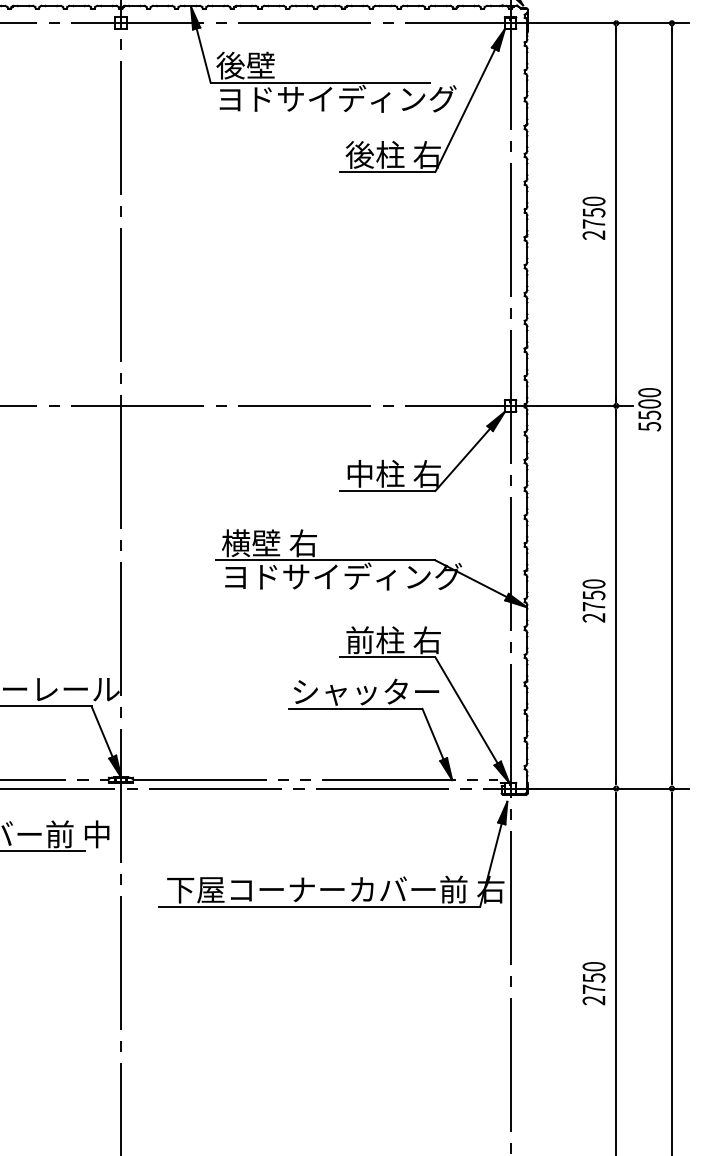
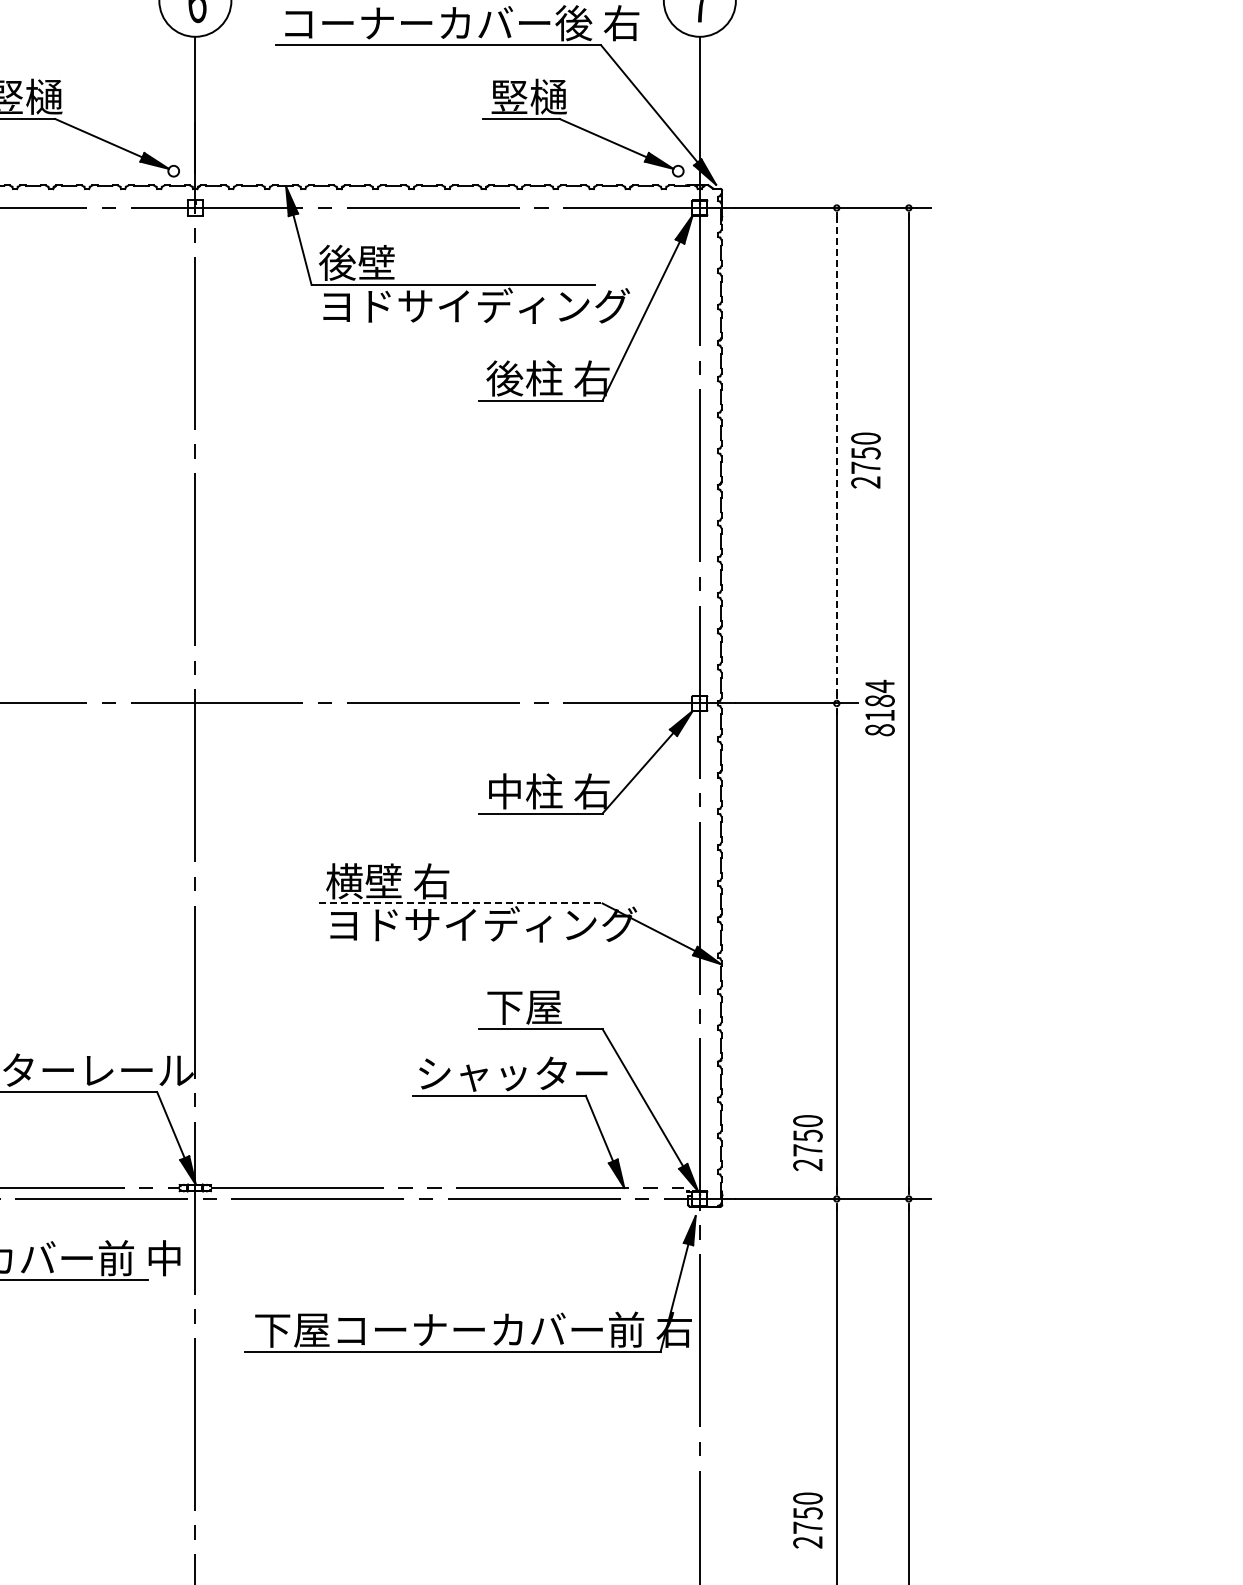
line: (616, 214) -> (836, 455), solid -> dashed
text: (593, 218) -> (865, 460), moved
text: (649, 409) -> (879, 707), 5500 -> 8184
line: (325, 560) -> (460, 903), solid -> dashed
text: (593, 601) -> (807, 1143), moved
text: (393, 639) -> (548, 1006), 前柱 右 -> 下屋
text: (593, 983) -> (807, 1520), moved

